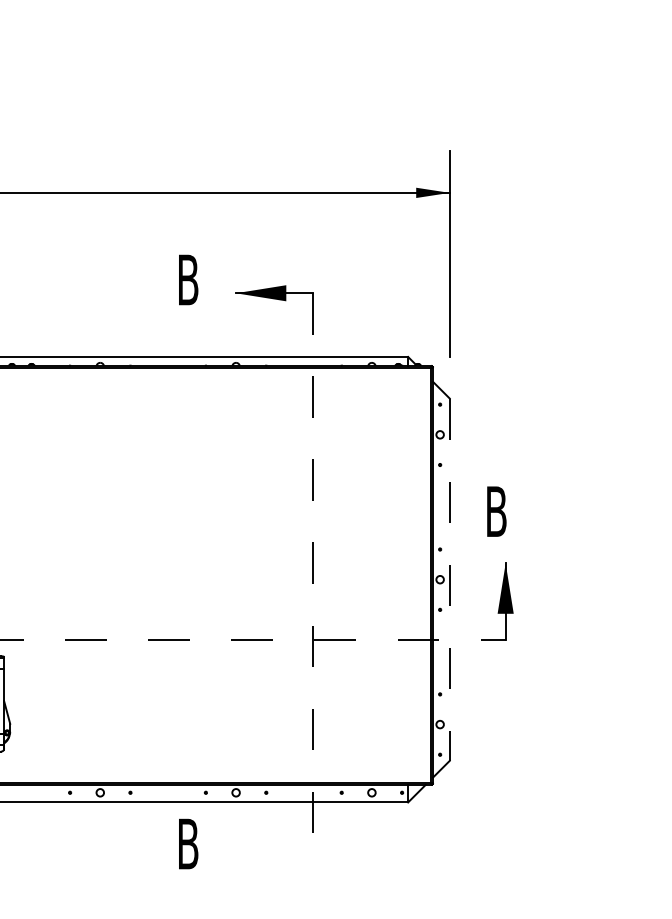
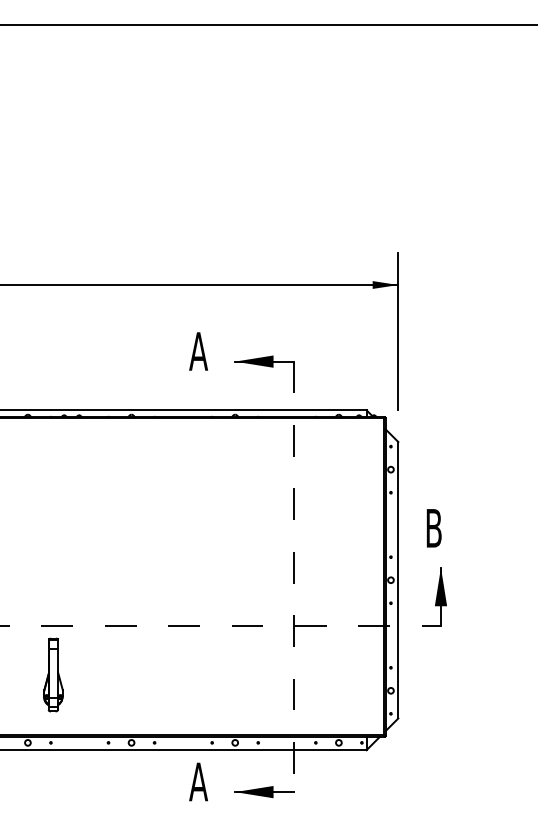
text: (187, 279) -> (198, 351), B -> A
line: (450, 580) -> (398, 580), dashed -> solid
text: (187, 843) -> (198, 781), B -> A
part: (274, 857) -> (264, 792), added

